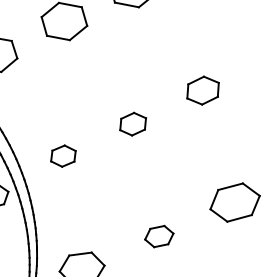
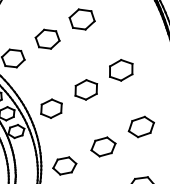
part: (203, 90) -> (121, 70), size x1.43
part: (133, 123) -> (86, 89), size x1.67
part: (63, 155) -> (51, 108), size x1.67
part: (159, 235) -> (103, 146), size x1.67

